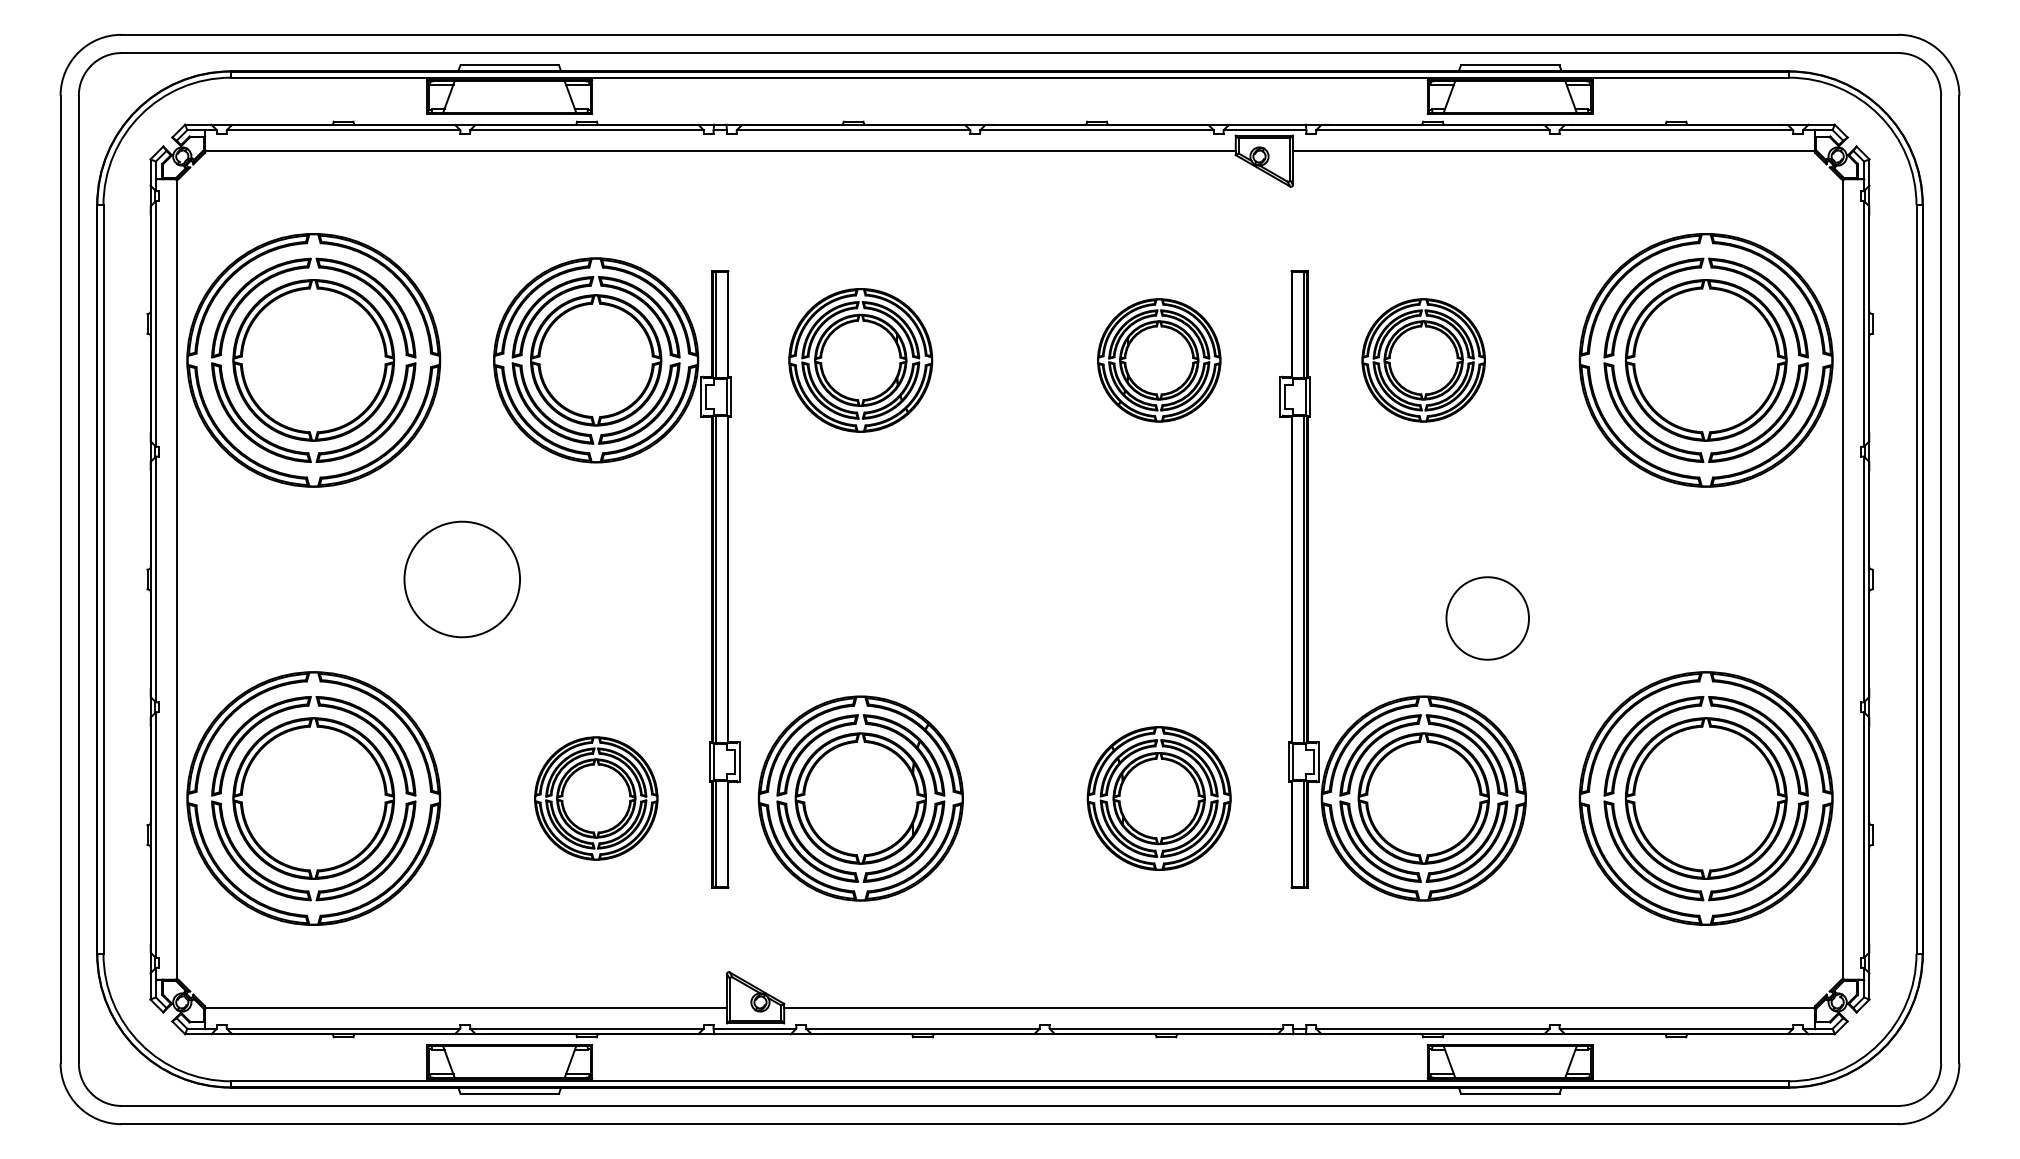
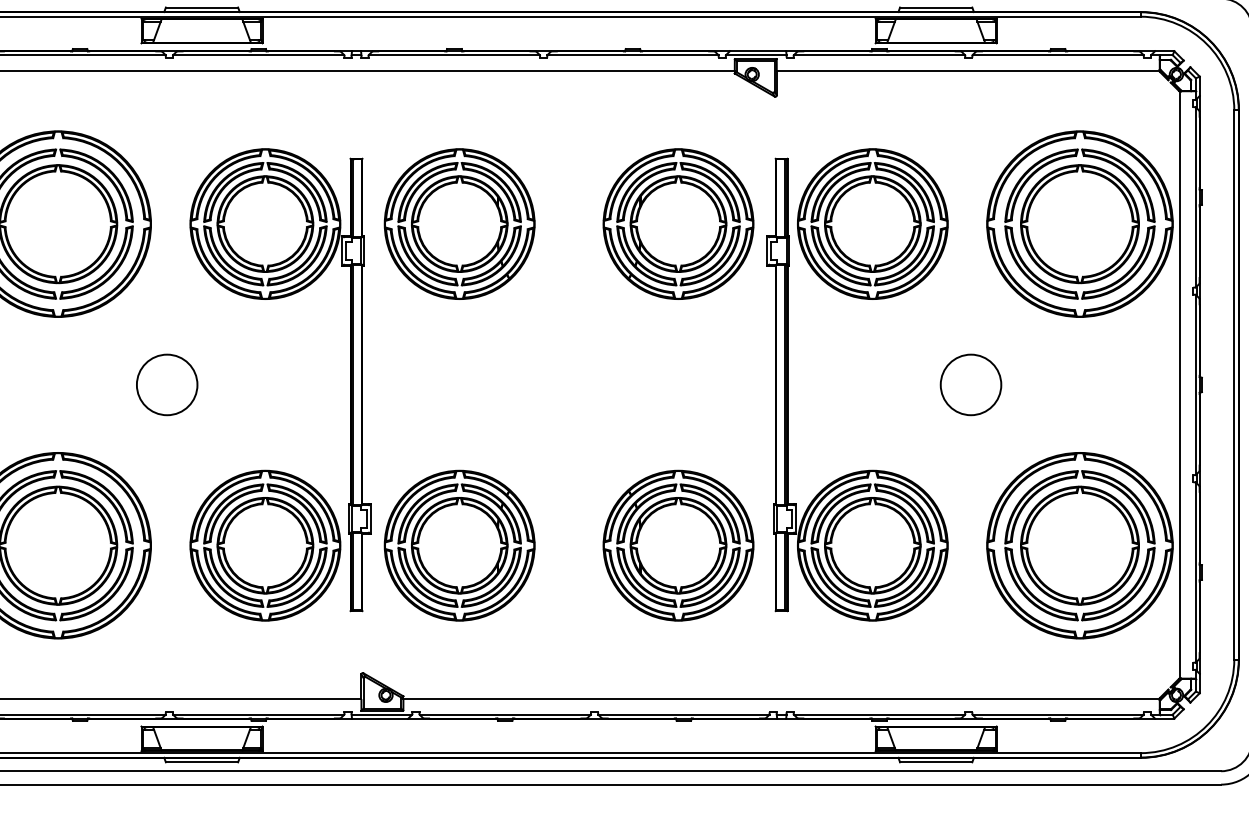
part: (860, 360) -> (459, 224), size x1.43
part: (1159, 360) -> (678, 224), size x1.67
part: (1423, 360) -> (872, 224), size x1.67
circle: (462, 579) -> (167, 384), size x0.71
circle: (1487, 618) -> (970, 384), moved
part: (596, 798) -> (265, 545), size x1.67
part: (1159, 798) -> (678, 545), size x1.43

